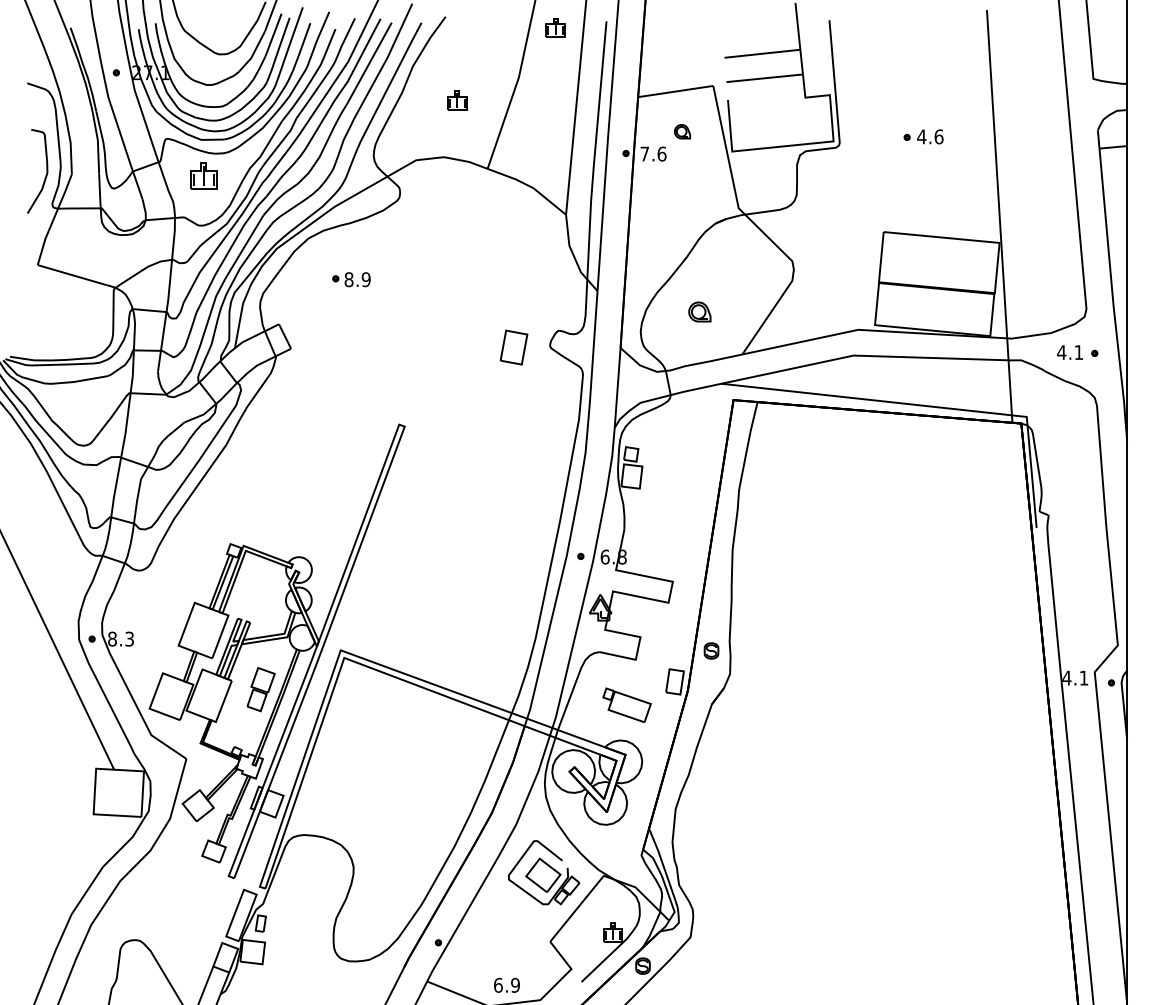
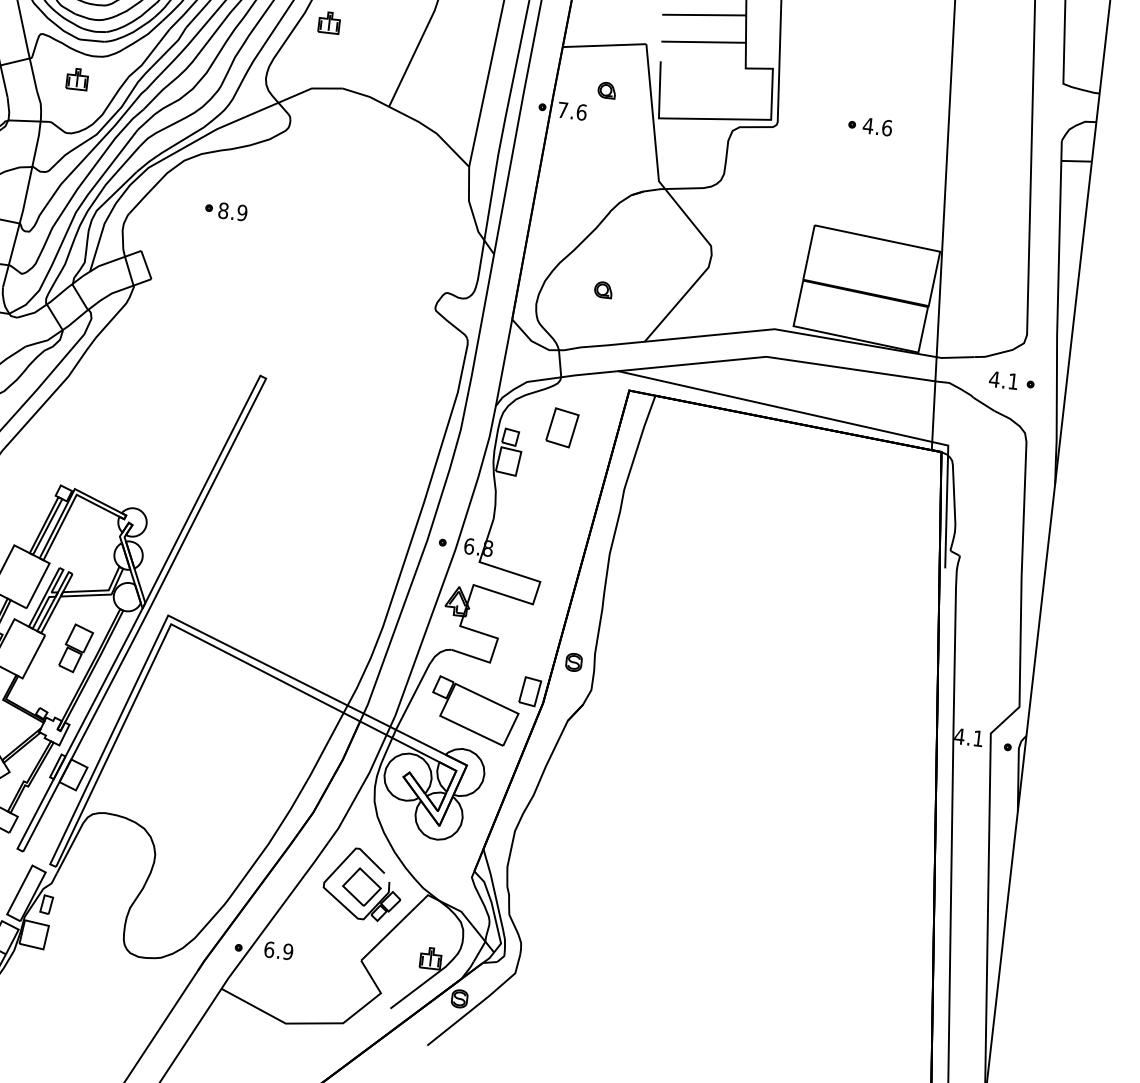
part: (457, 100) -> (329, 23), moved
part: (203, 175) -> (77, 78), size x0.71
part: (699, 311) -> (603, 289), size x0.71
part: (513, 347) -> (561, 427), moved
part: (626, 705) -> (474, 711), size x1.67
text: (506, 984) -> (278, 949), moved

